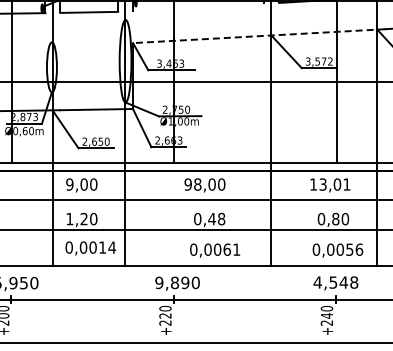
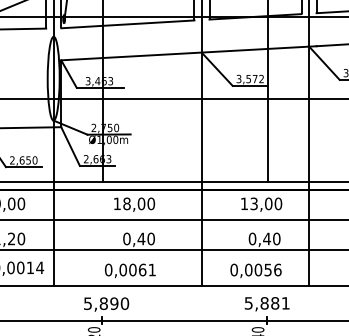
line: (198, 7) -> (127, 24), added
line: (258, 36) -> (188, 53), dashed -> solid
text: (187, 184) -> (116, 203), 98,00 -> 18,00
text: (346, 184) -> (277, 203), 13,01 -> 13,00
text: (335, 218) -> (266, 238), 0,80 -> 0,40
text: (221, 219) -> (151, 239), 0,48 -> 0,40
text: (215, 250) -> (130, 270), moved
text: (337, 250) -> (255, 270), moved
text: (159, 282) -> (88, 303), 9,890 -> 5,890
text: (335, 282) -> (266, 303), 4,548 -> 5,881

